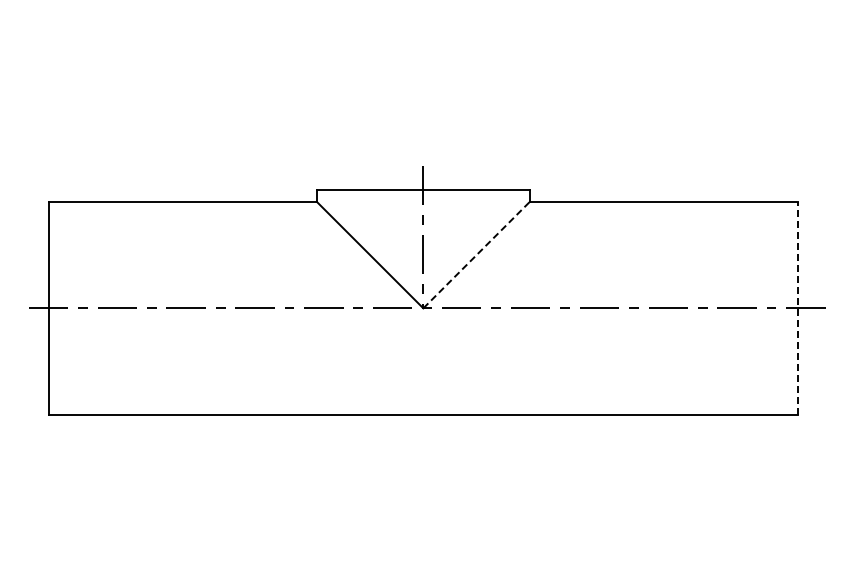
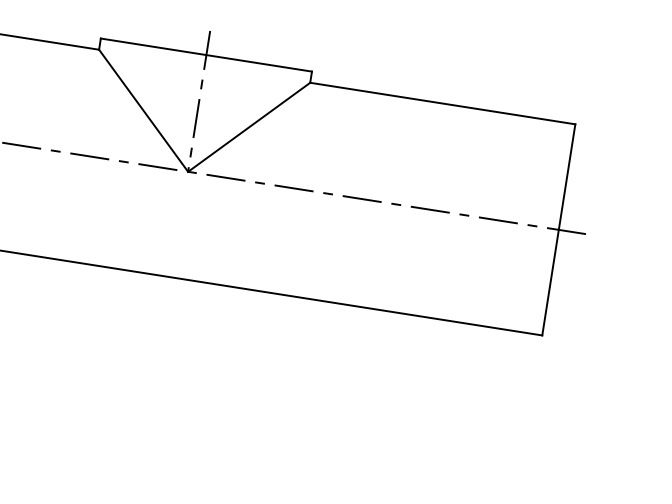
line: (477, 254) -> (250, 126), dashed -> solid
line: (798, 308) -> (559, 230), dashed -> solid

